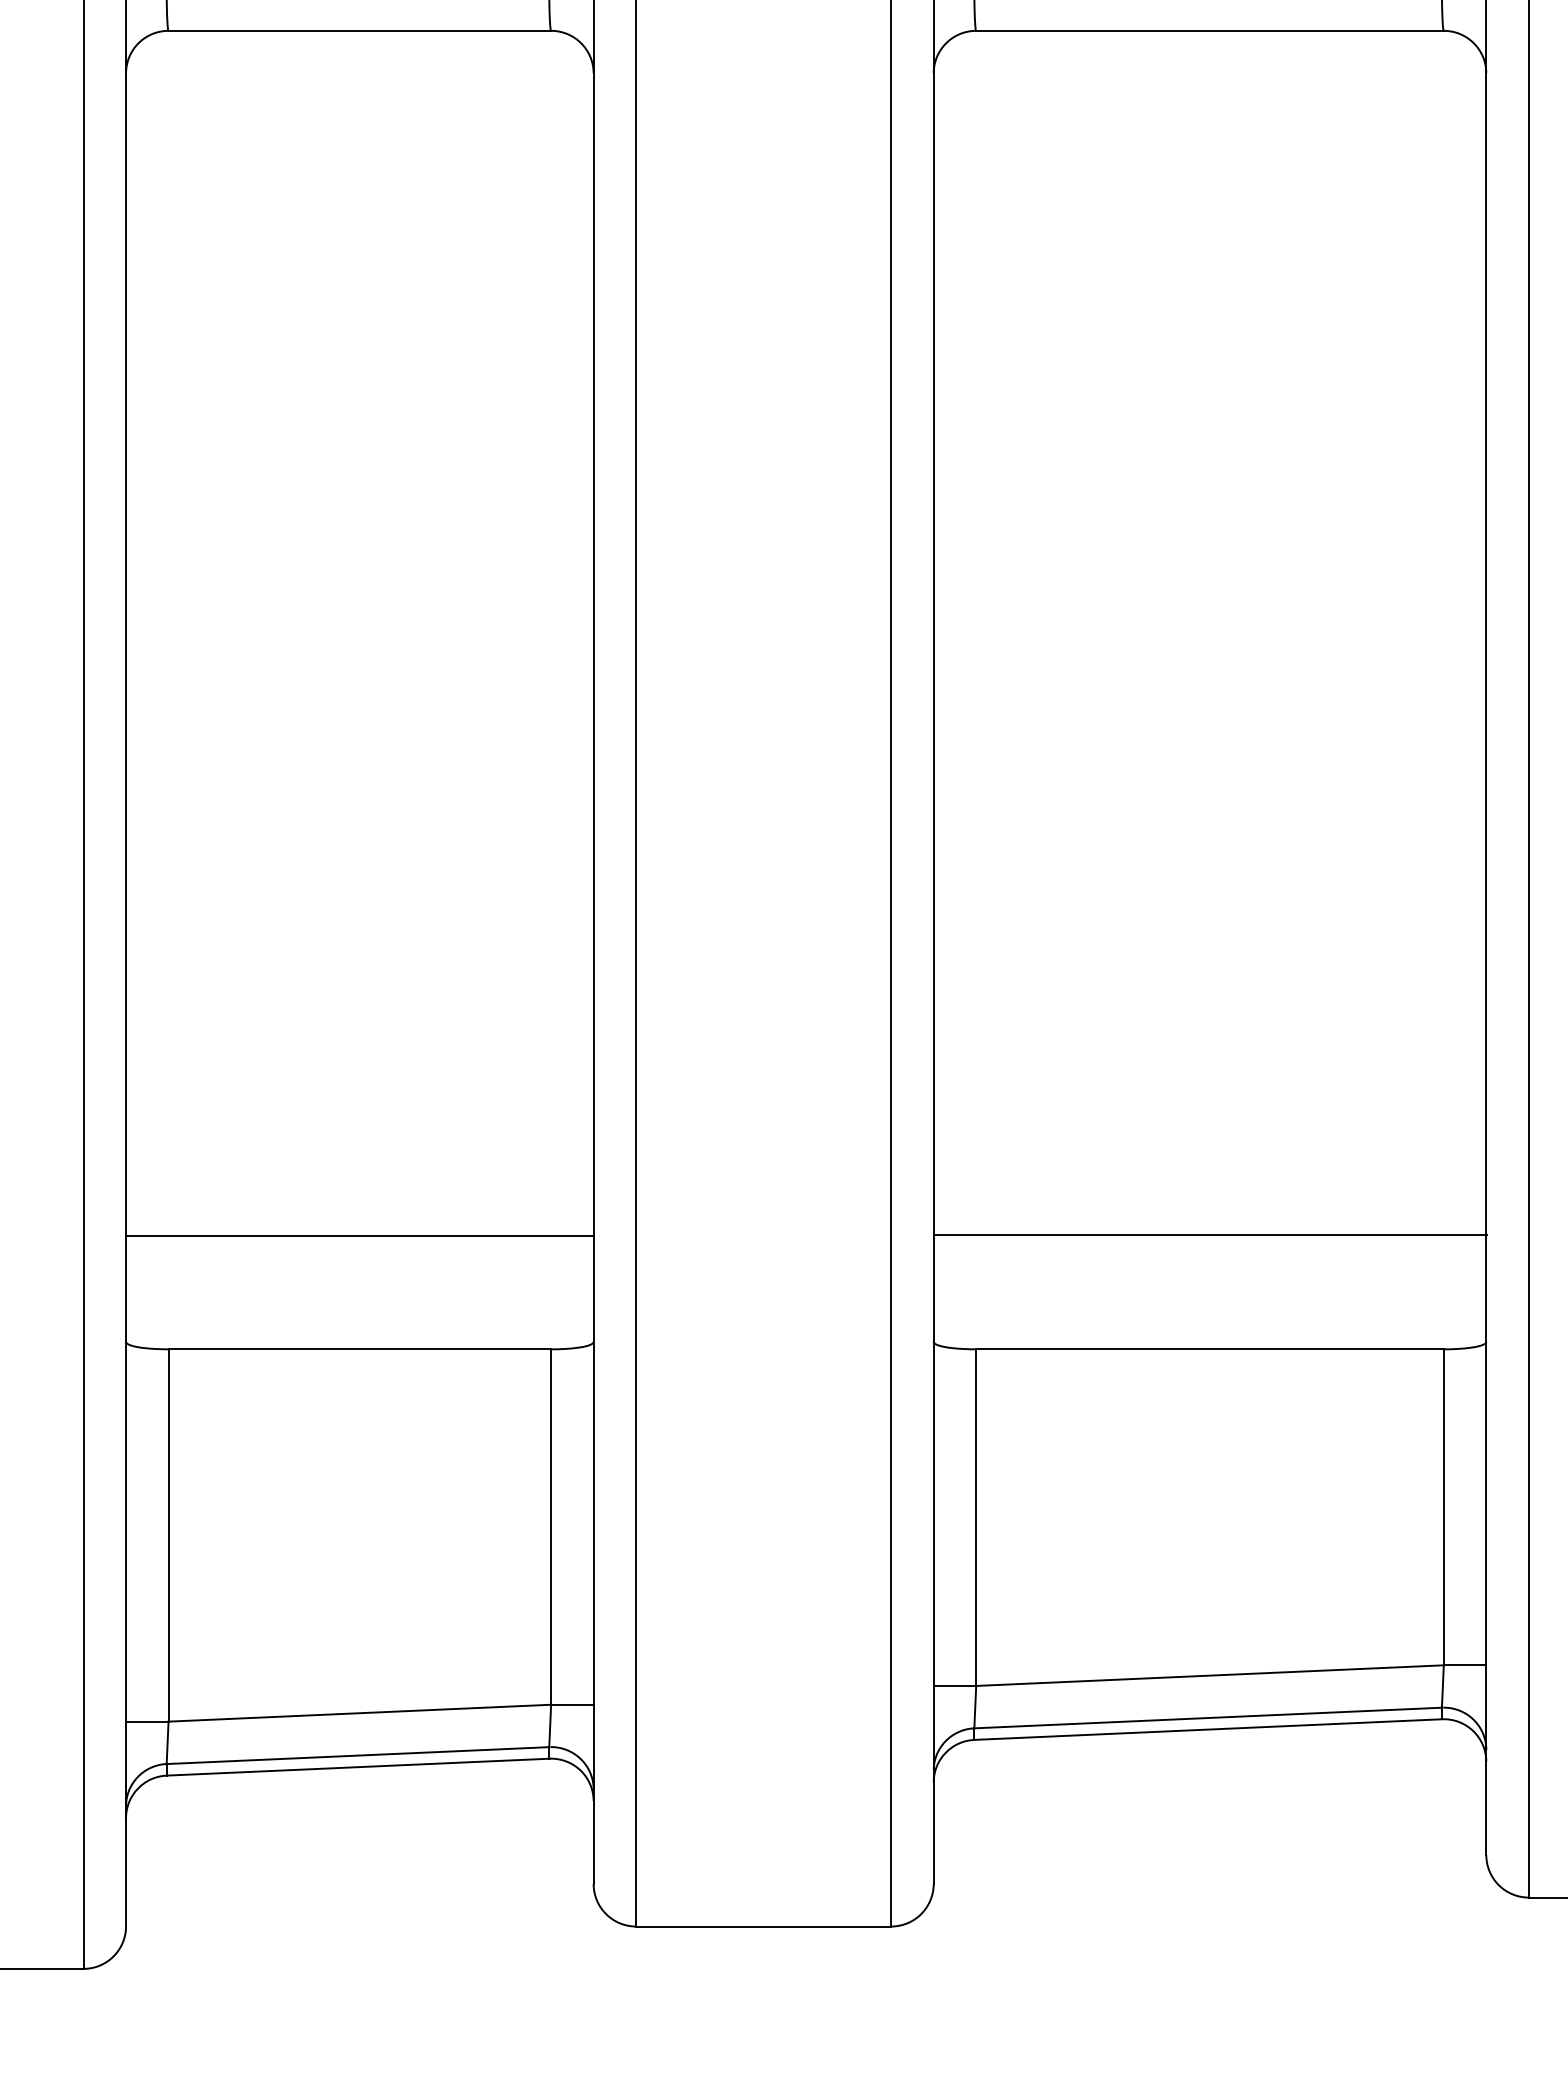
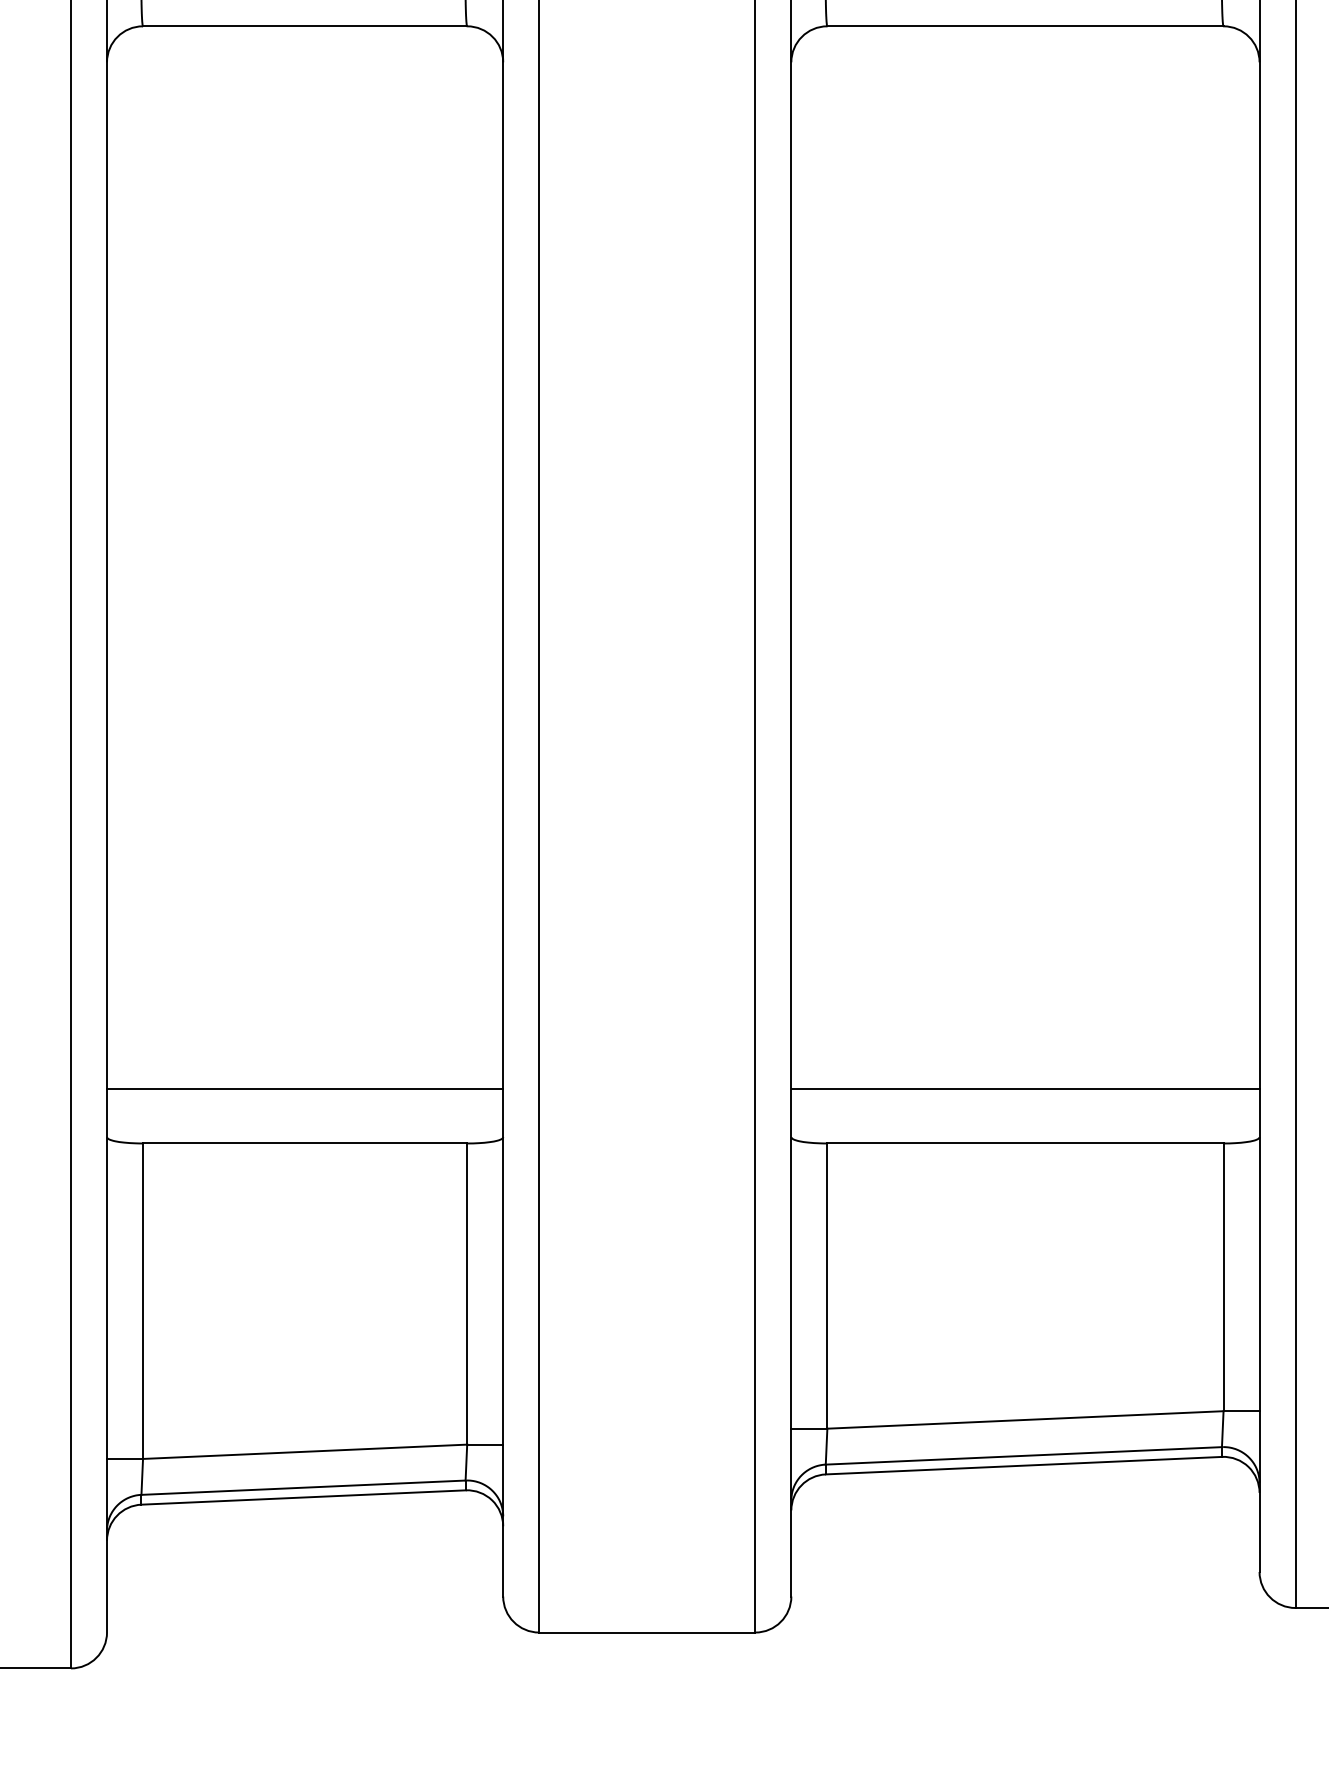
line: (1209, 1234) -> (1025, 1088), moved
line: (359, 1235) -> (304, 1088), moved

